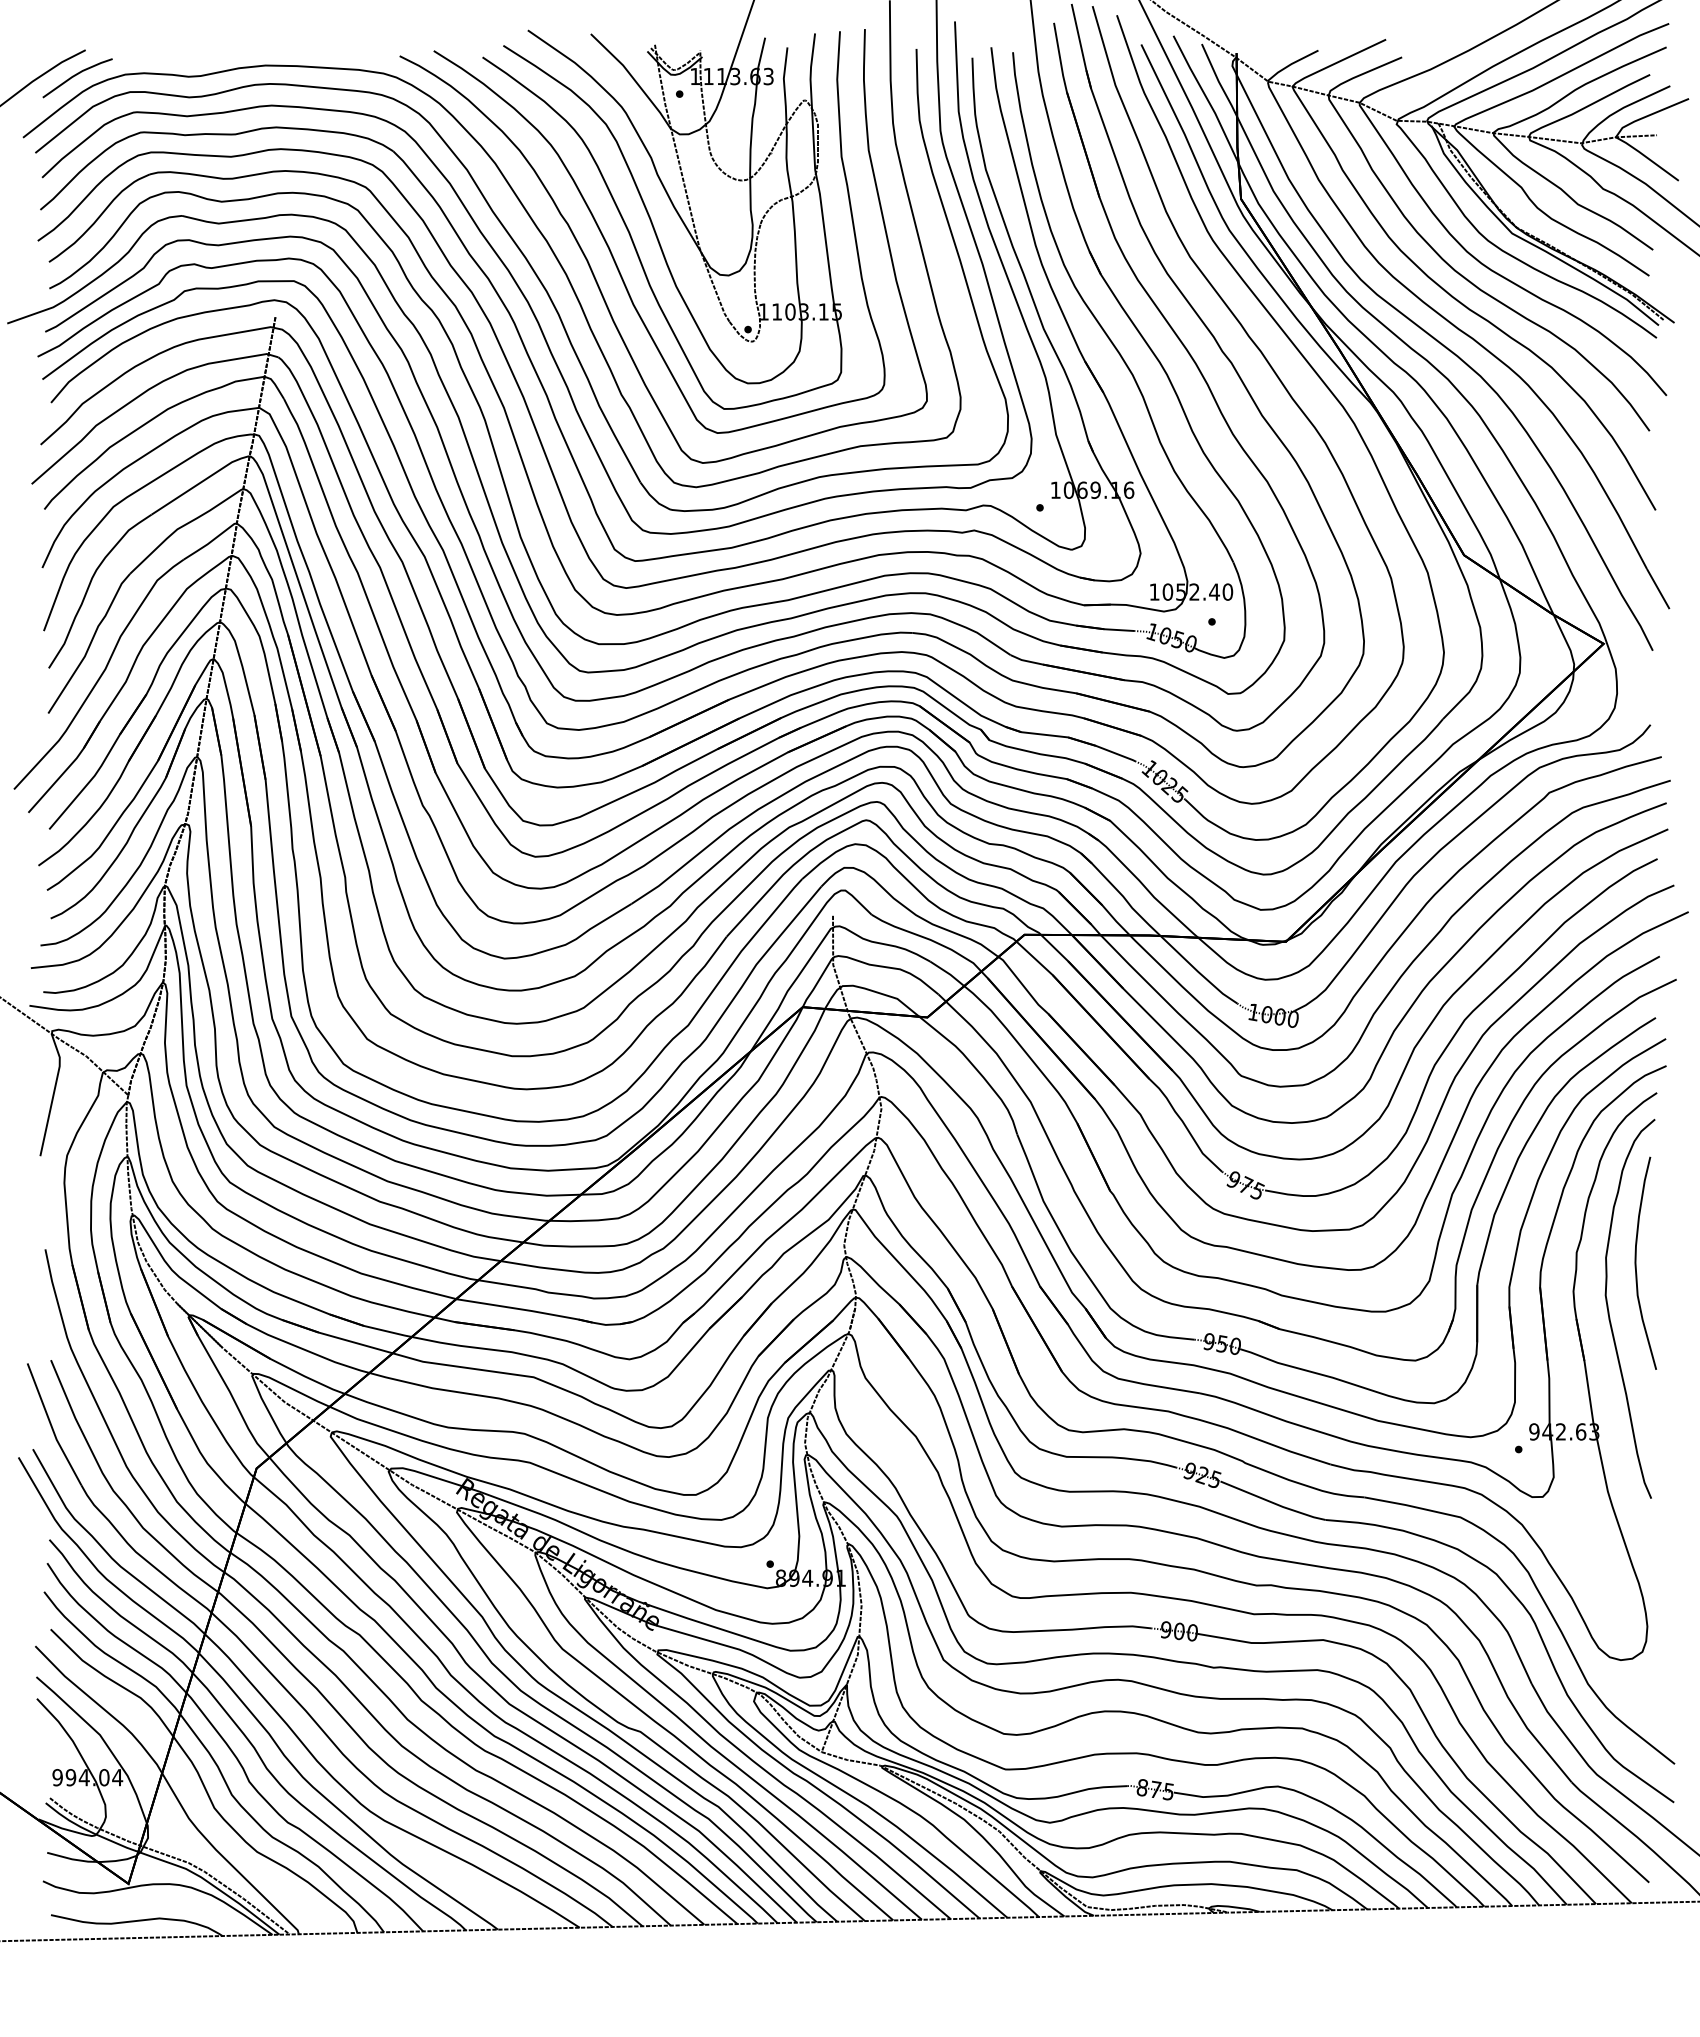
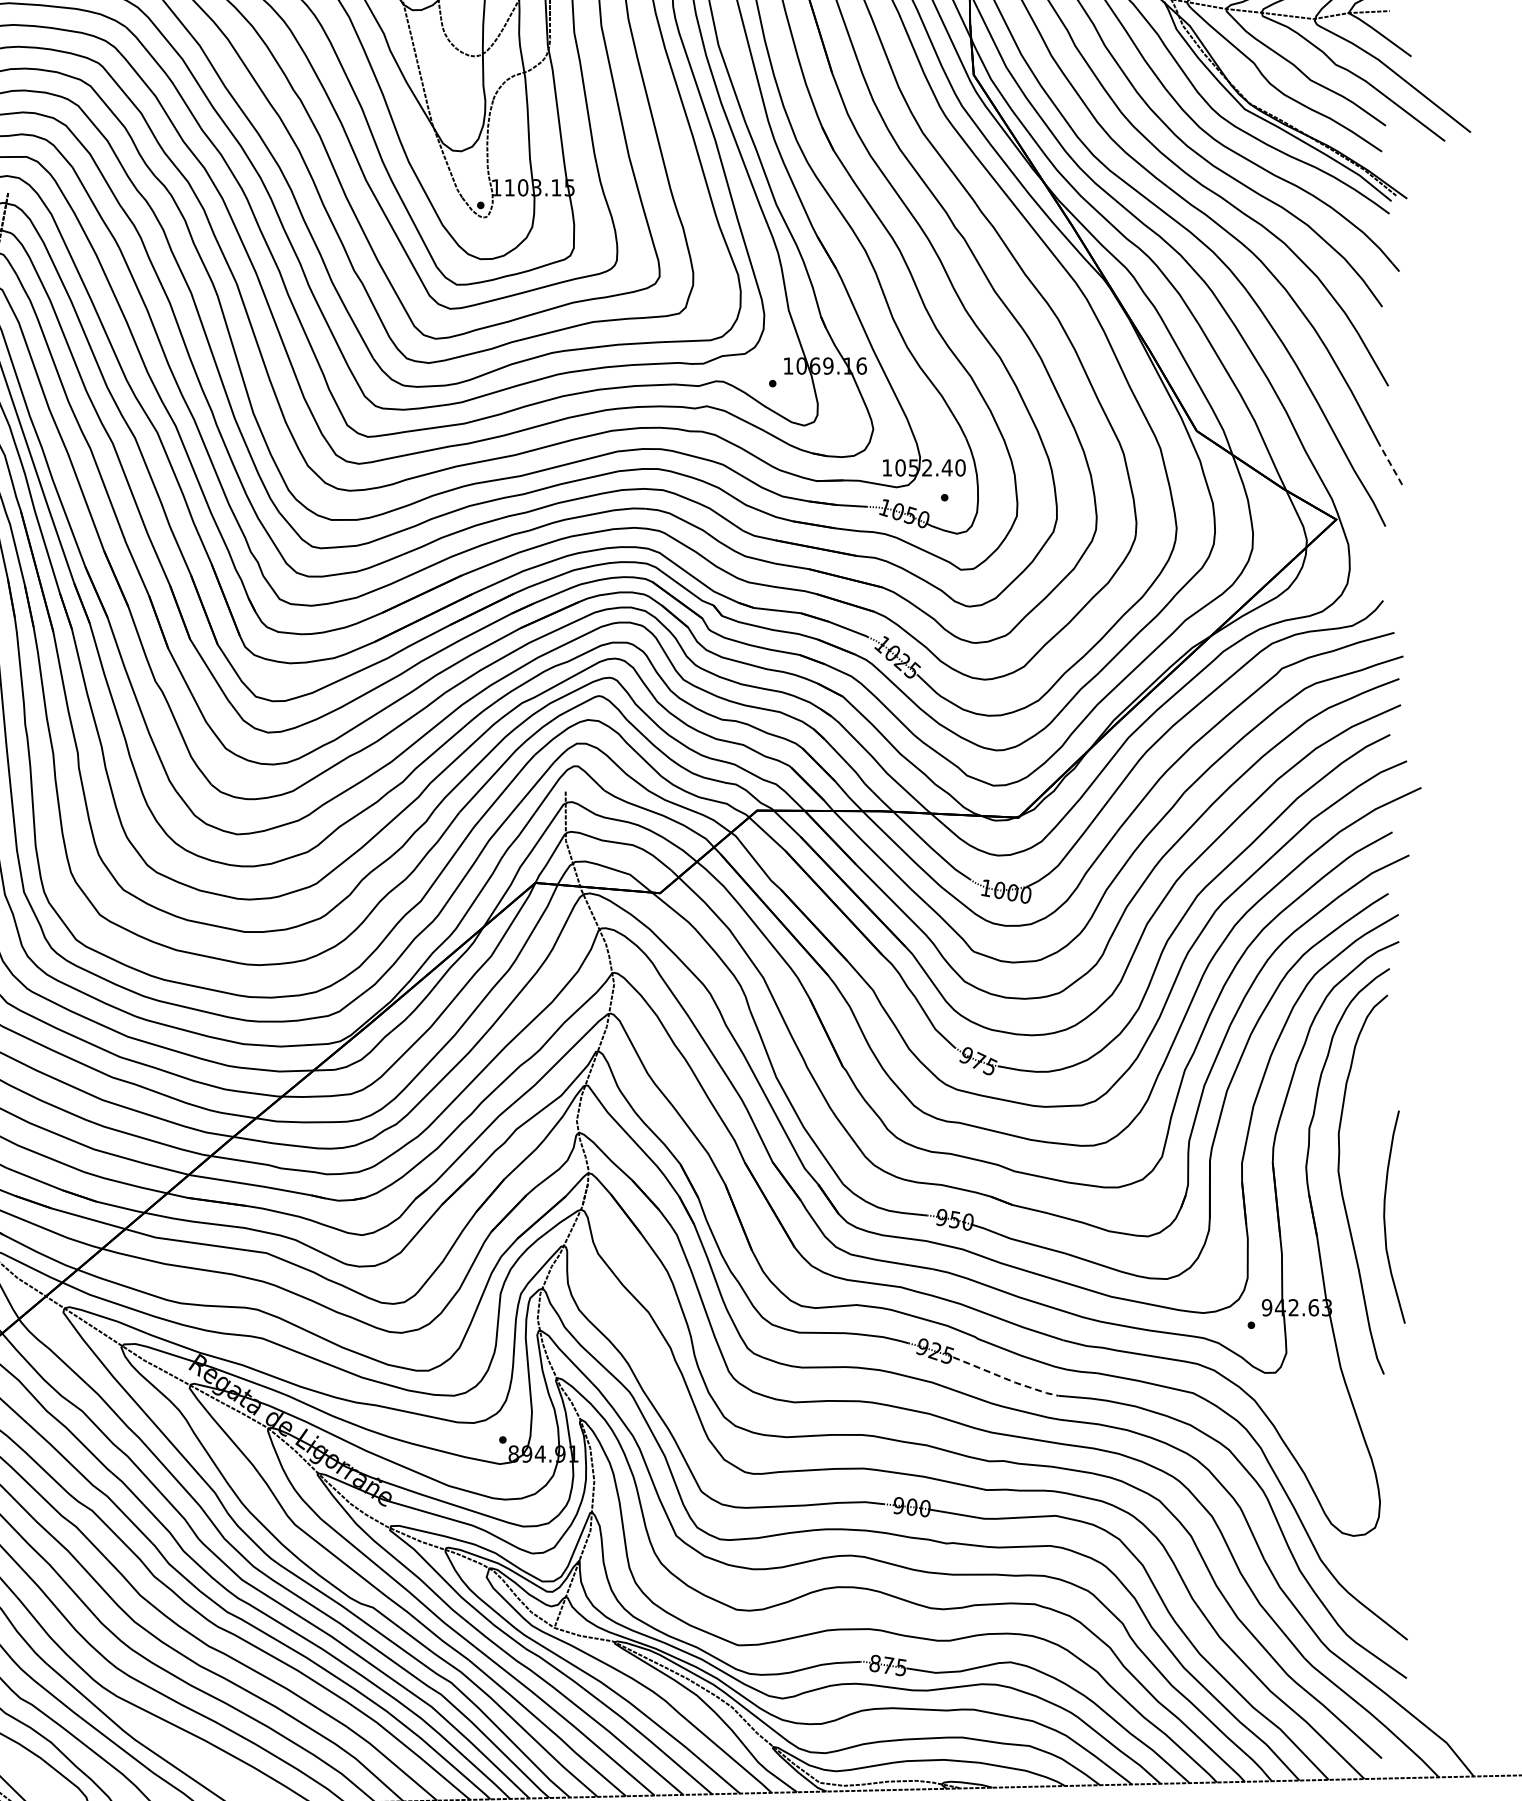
line: (1658, 588) -> (1391, 464), solid -> dashed
curve: (1636, 1262) -> (1385, 1216), moved
line: (1273, 1503) -> (1006, 1379), solid -> dashed

